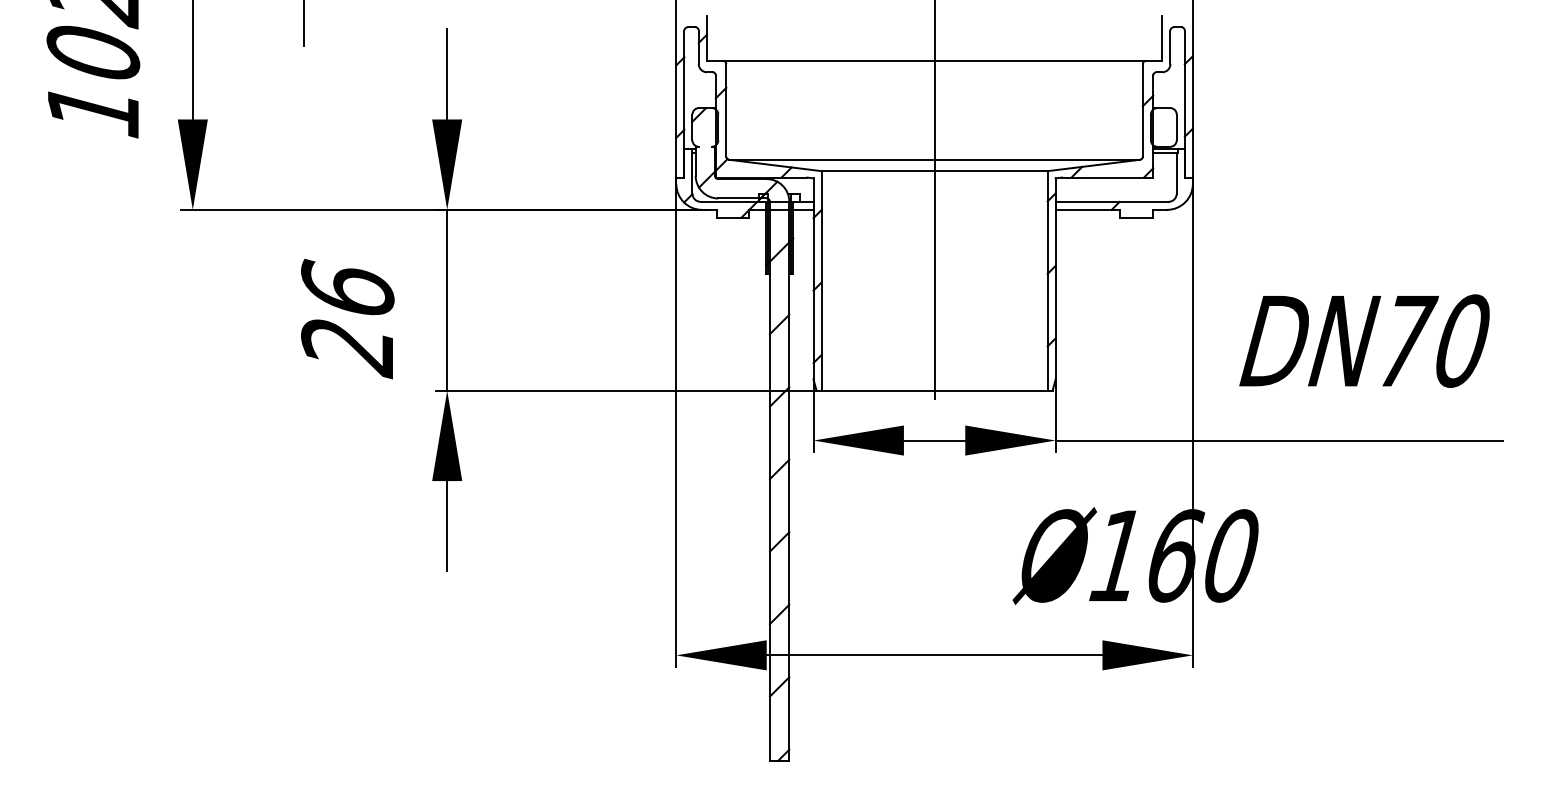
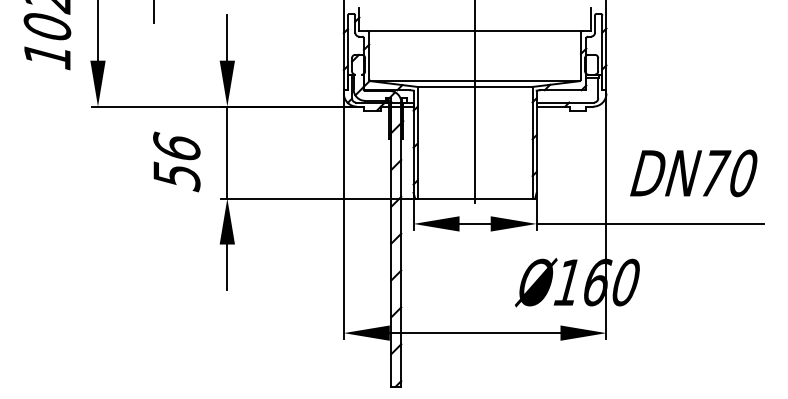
text: (347, 347) -> (176, 176), 26 -> 56

